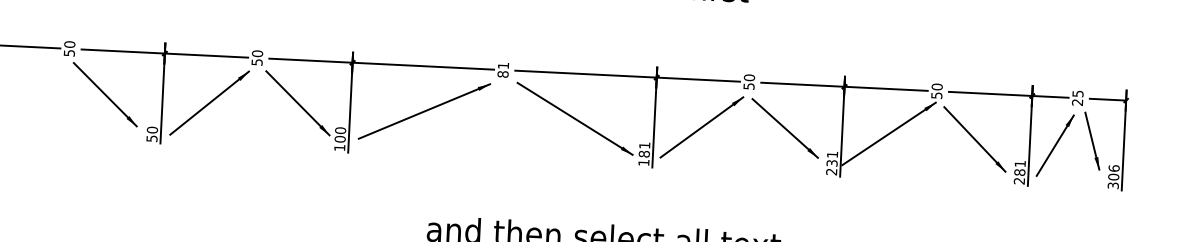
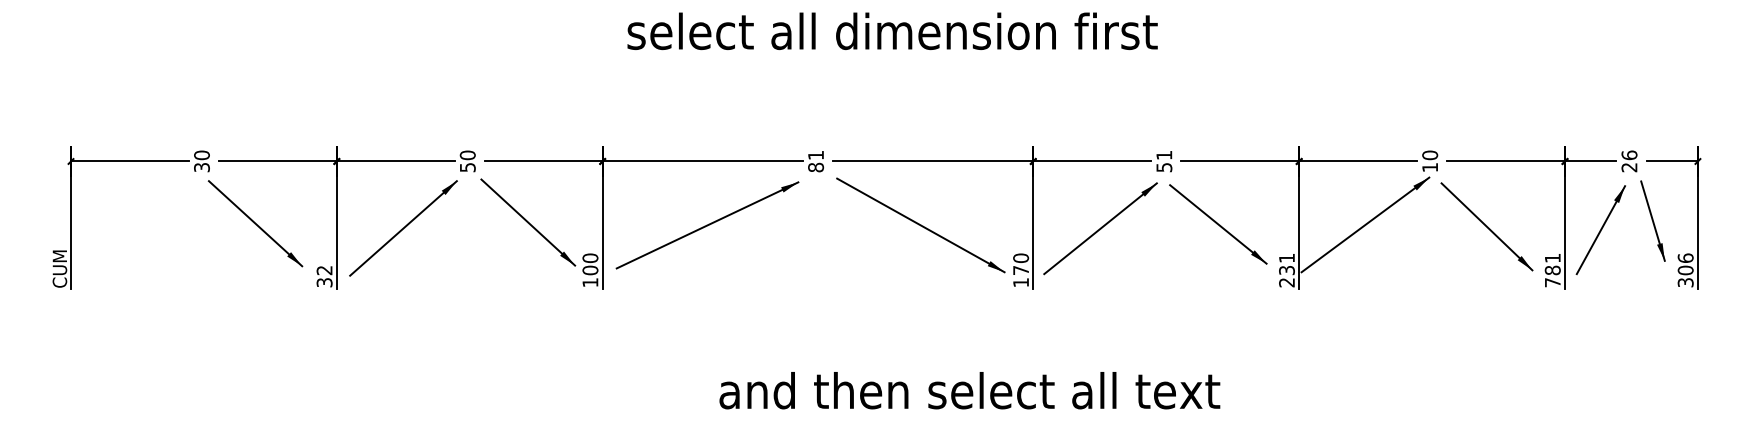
text: (69, 53) -> (201, 167), 50 -> 30
text: (749, 77) -> (1164, 155), 50 -> 51
text: (1078, 93) -> (1629, 155), 25 -> 26
text: (937, 95) -> (1430, 167), 50 -> 10
text: (152, 133) -> (324, 275), 50 -> 32
text: (644, 149) -> (1021, 264), 181 -> 170
text: (1019, 181) -> (1552, 282), 281 -> 781

